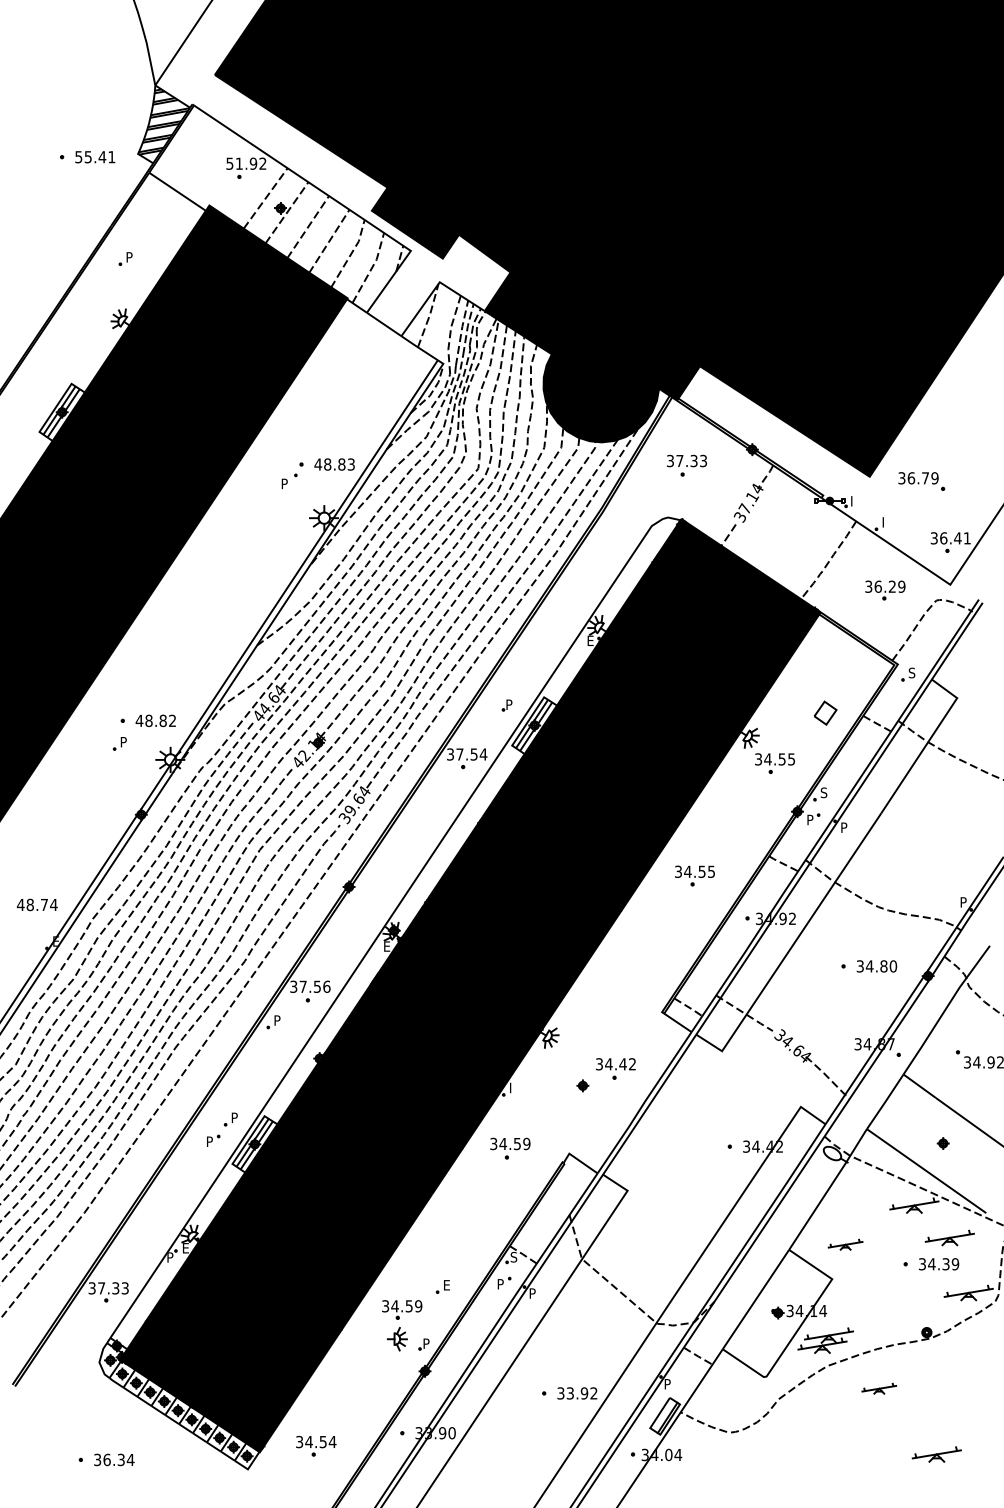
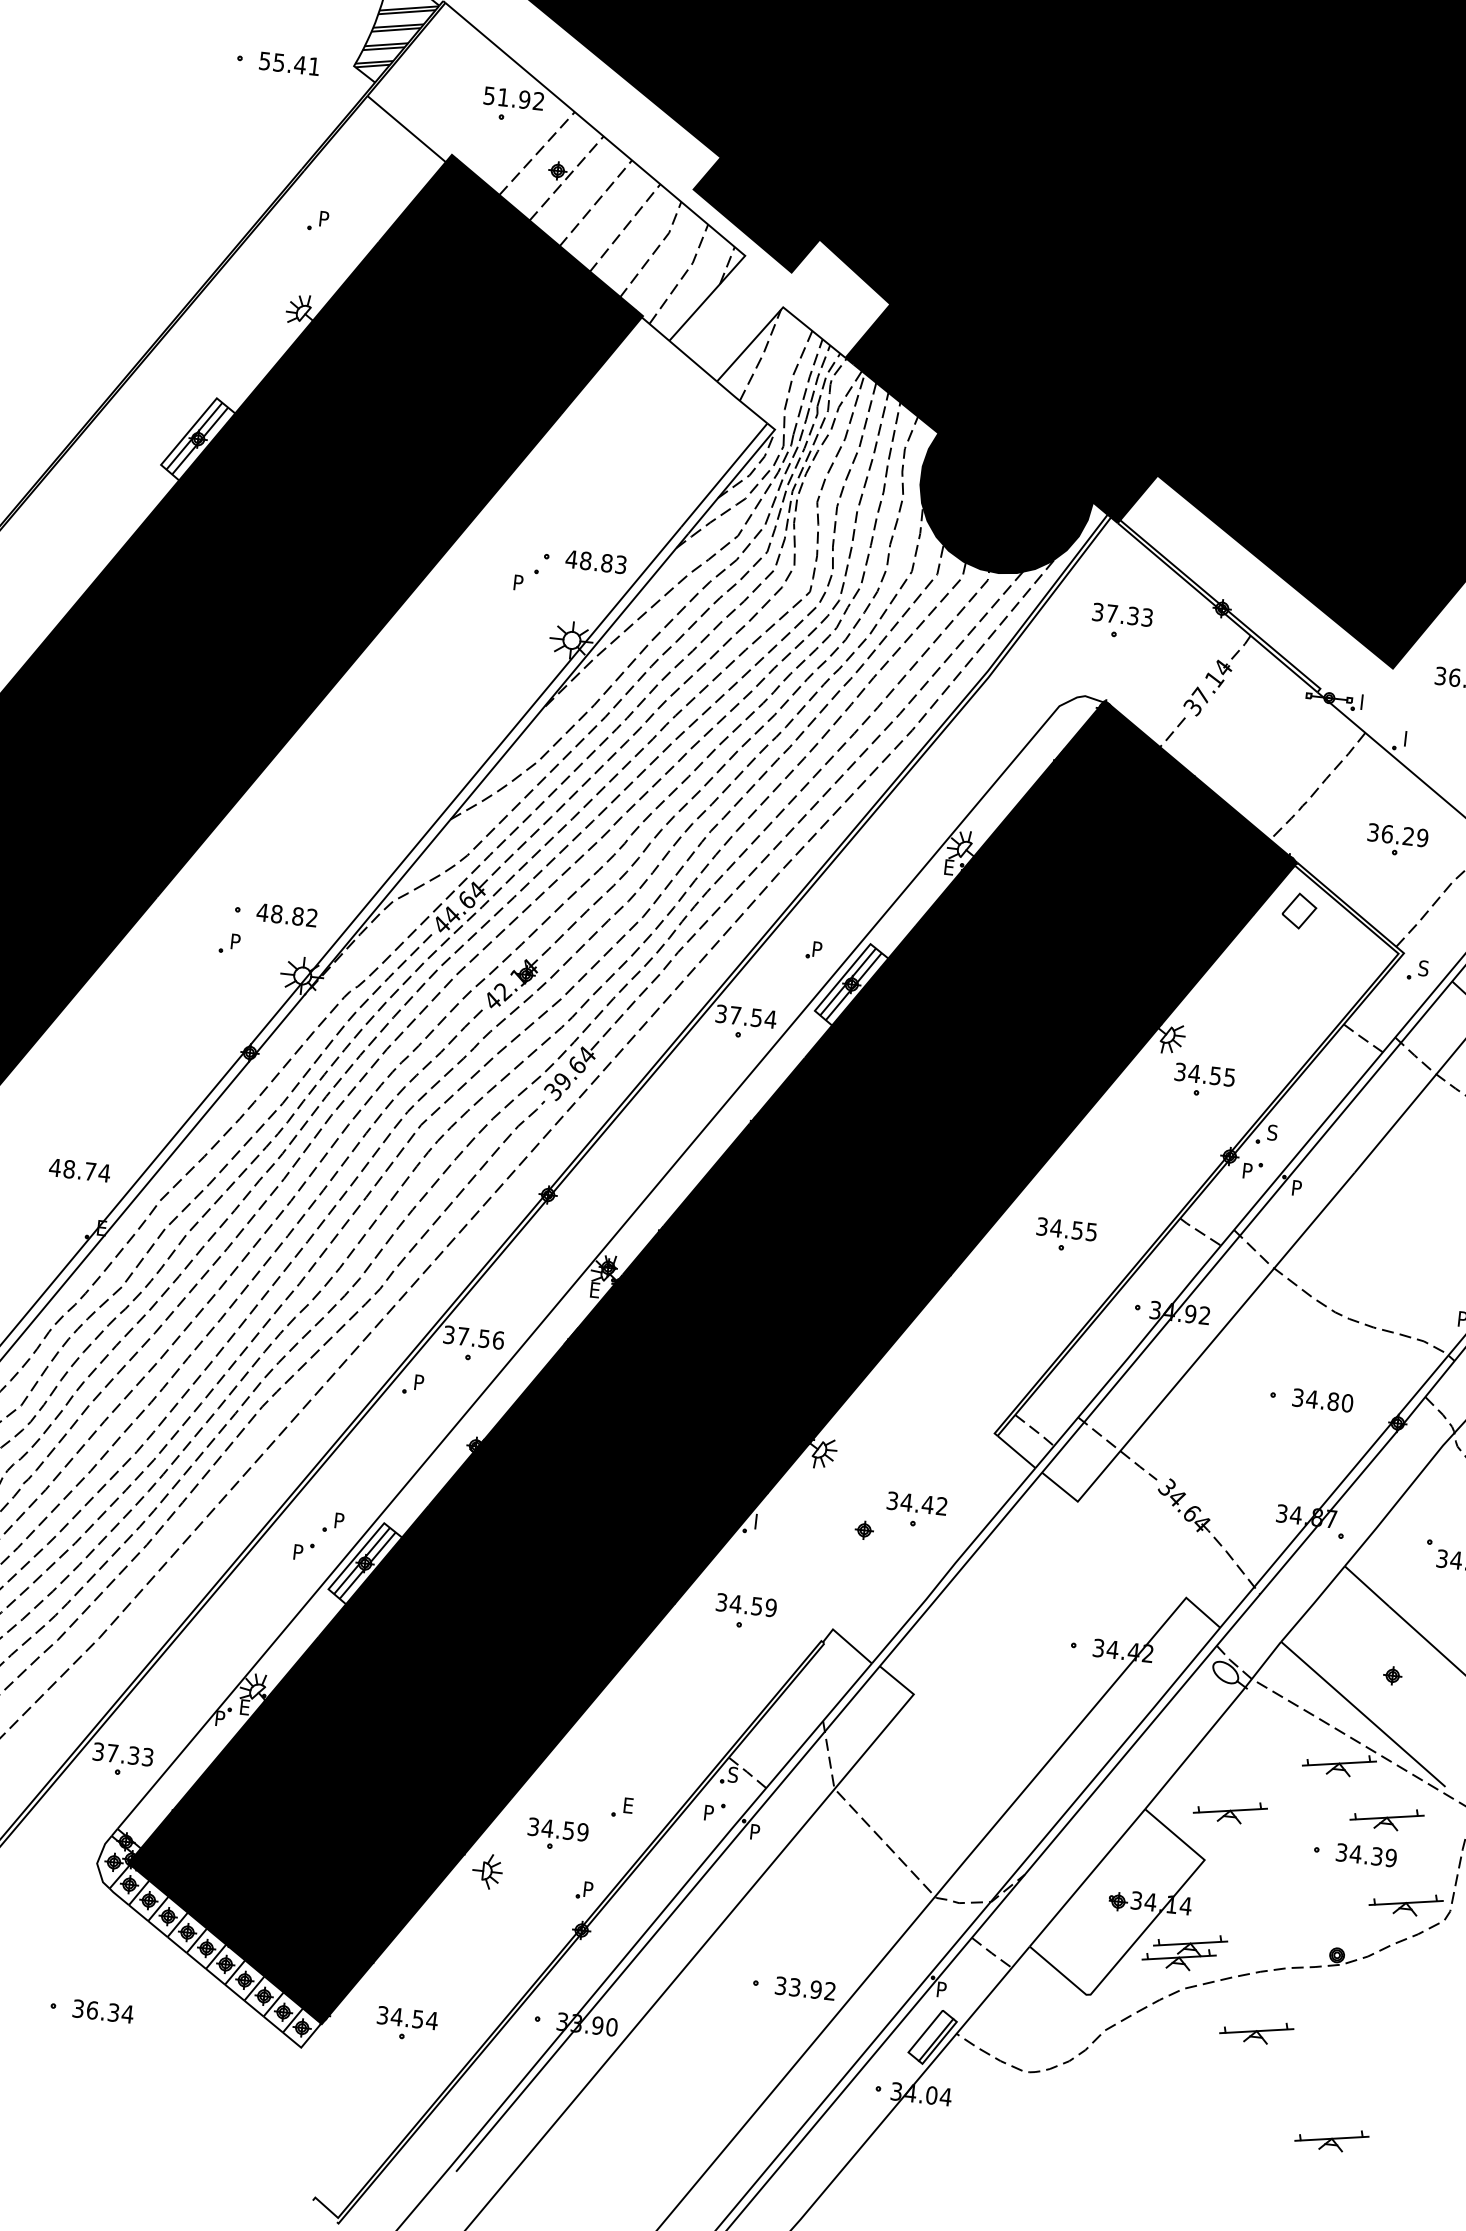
part: (825, 712) -> (1299, 910), moved
part: (845, 1244) -> (1230, 1810), size x1.43
part: (397, 1339) -> (487, 1872), moved
part: (879, 1388) -> (1257, 2031), size x1.43

